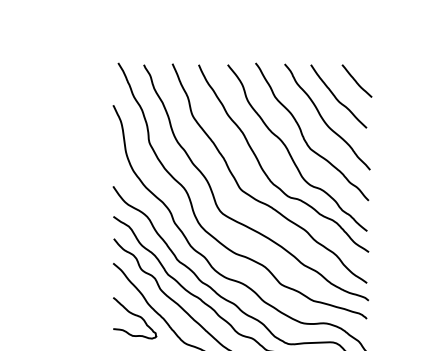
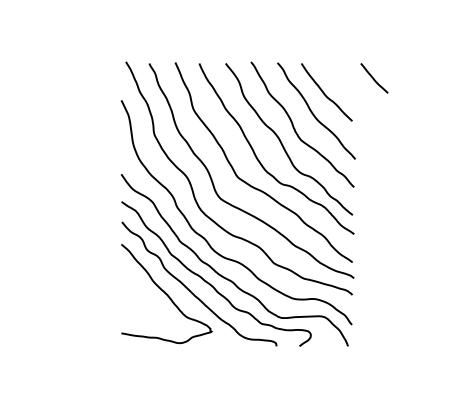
curve: (357, 81) -> (374, 78), moved
curve: (135, 316) -> (141, 292), removed

